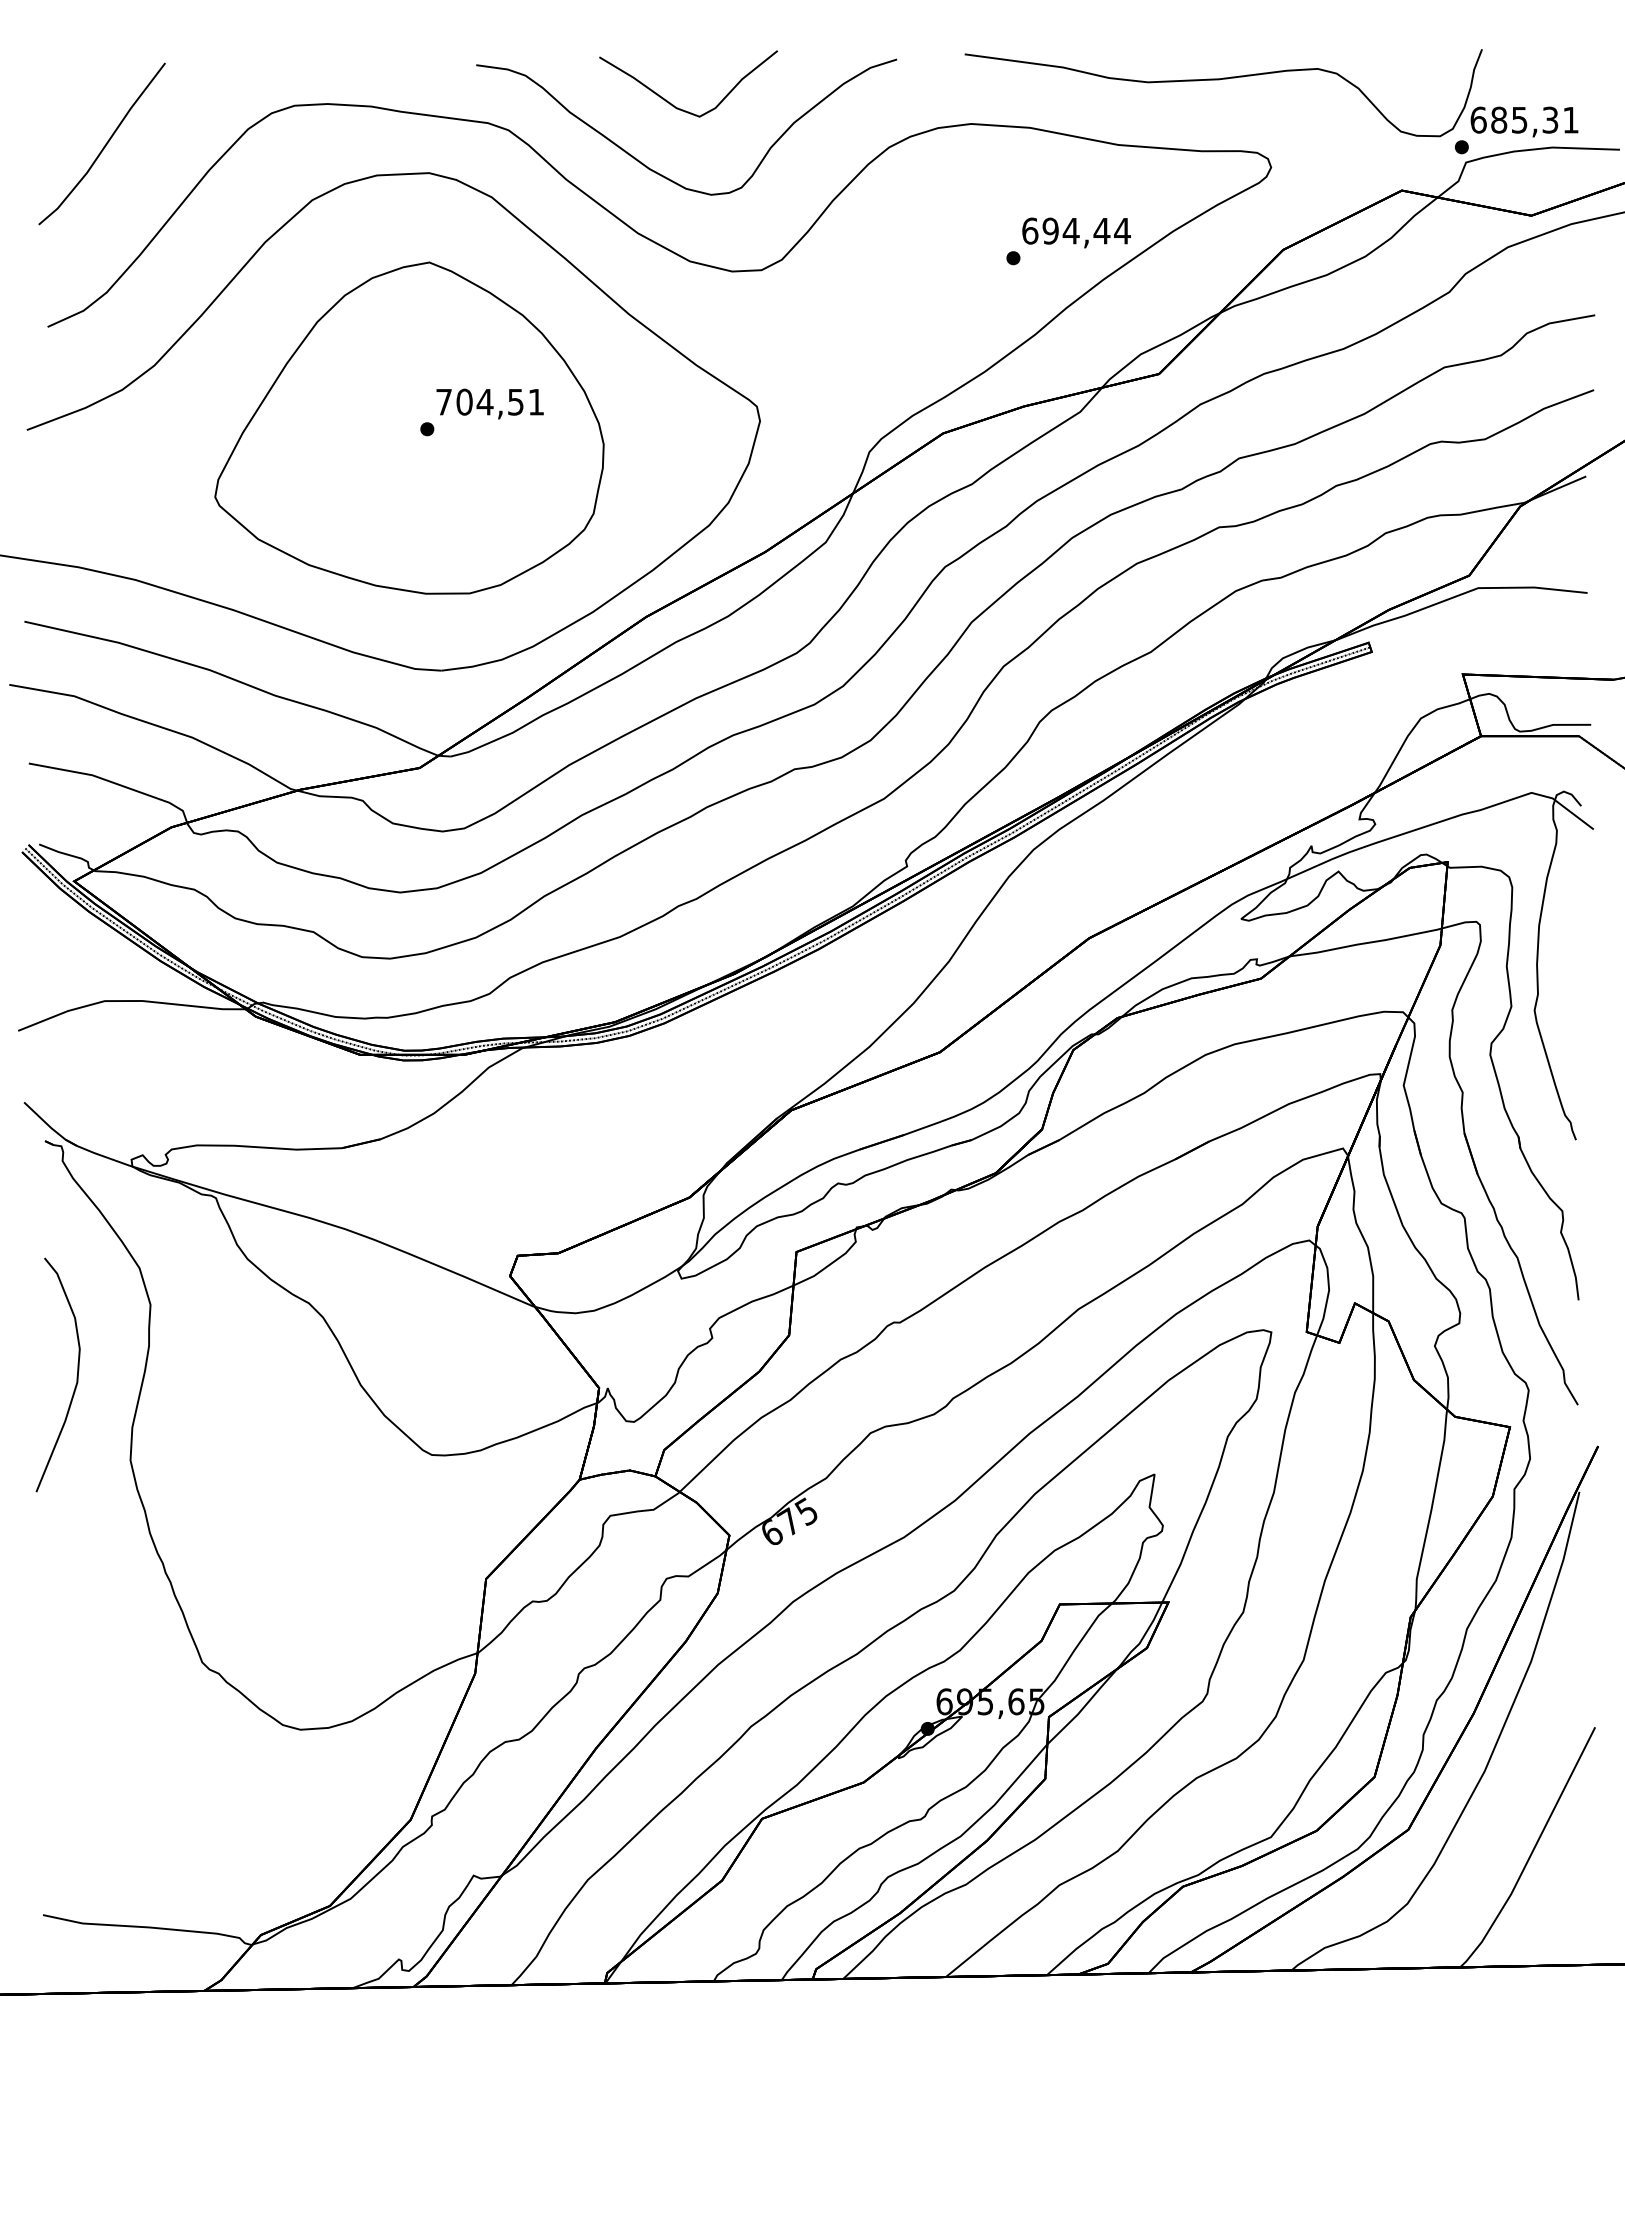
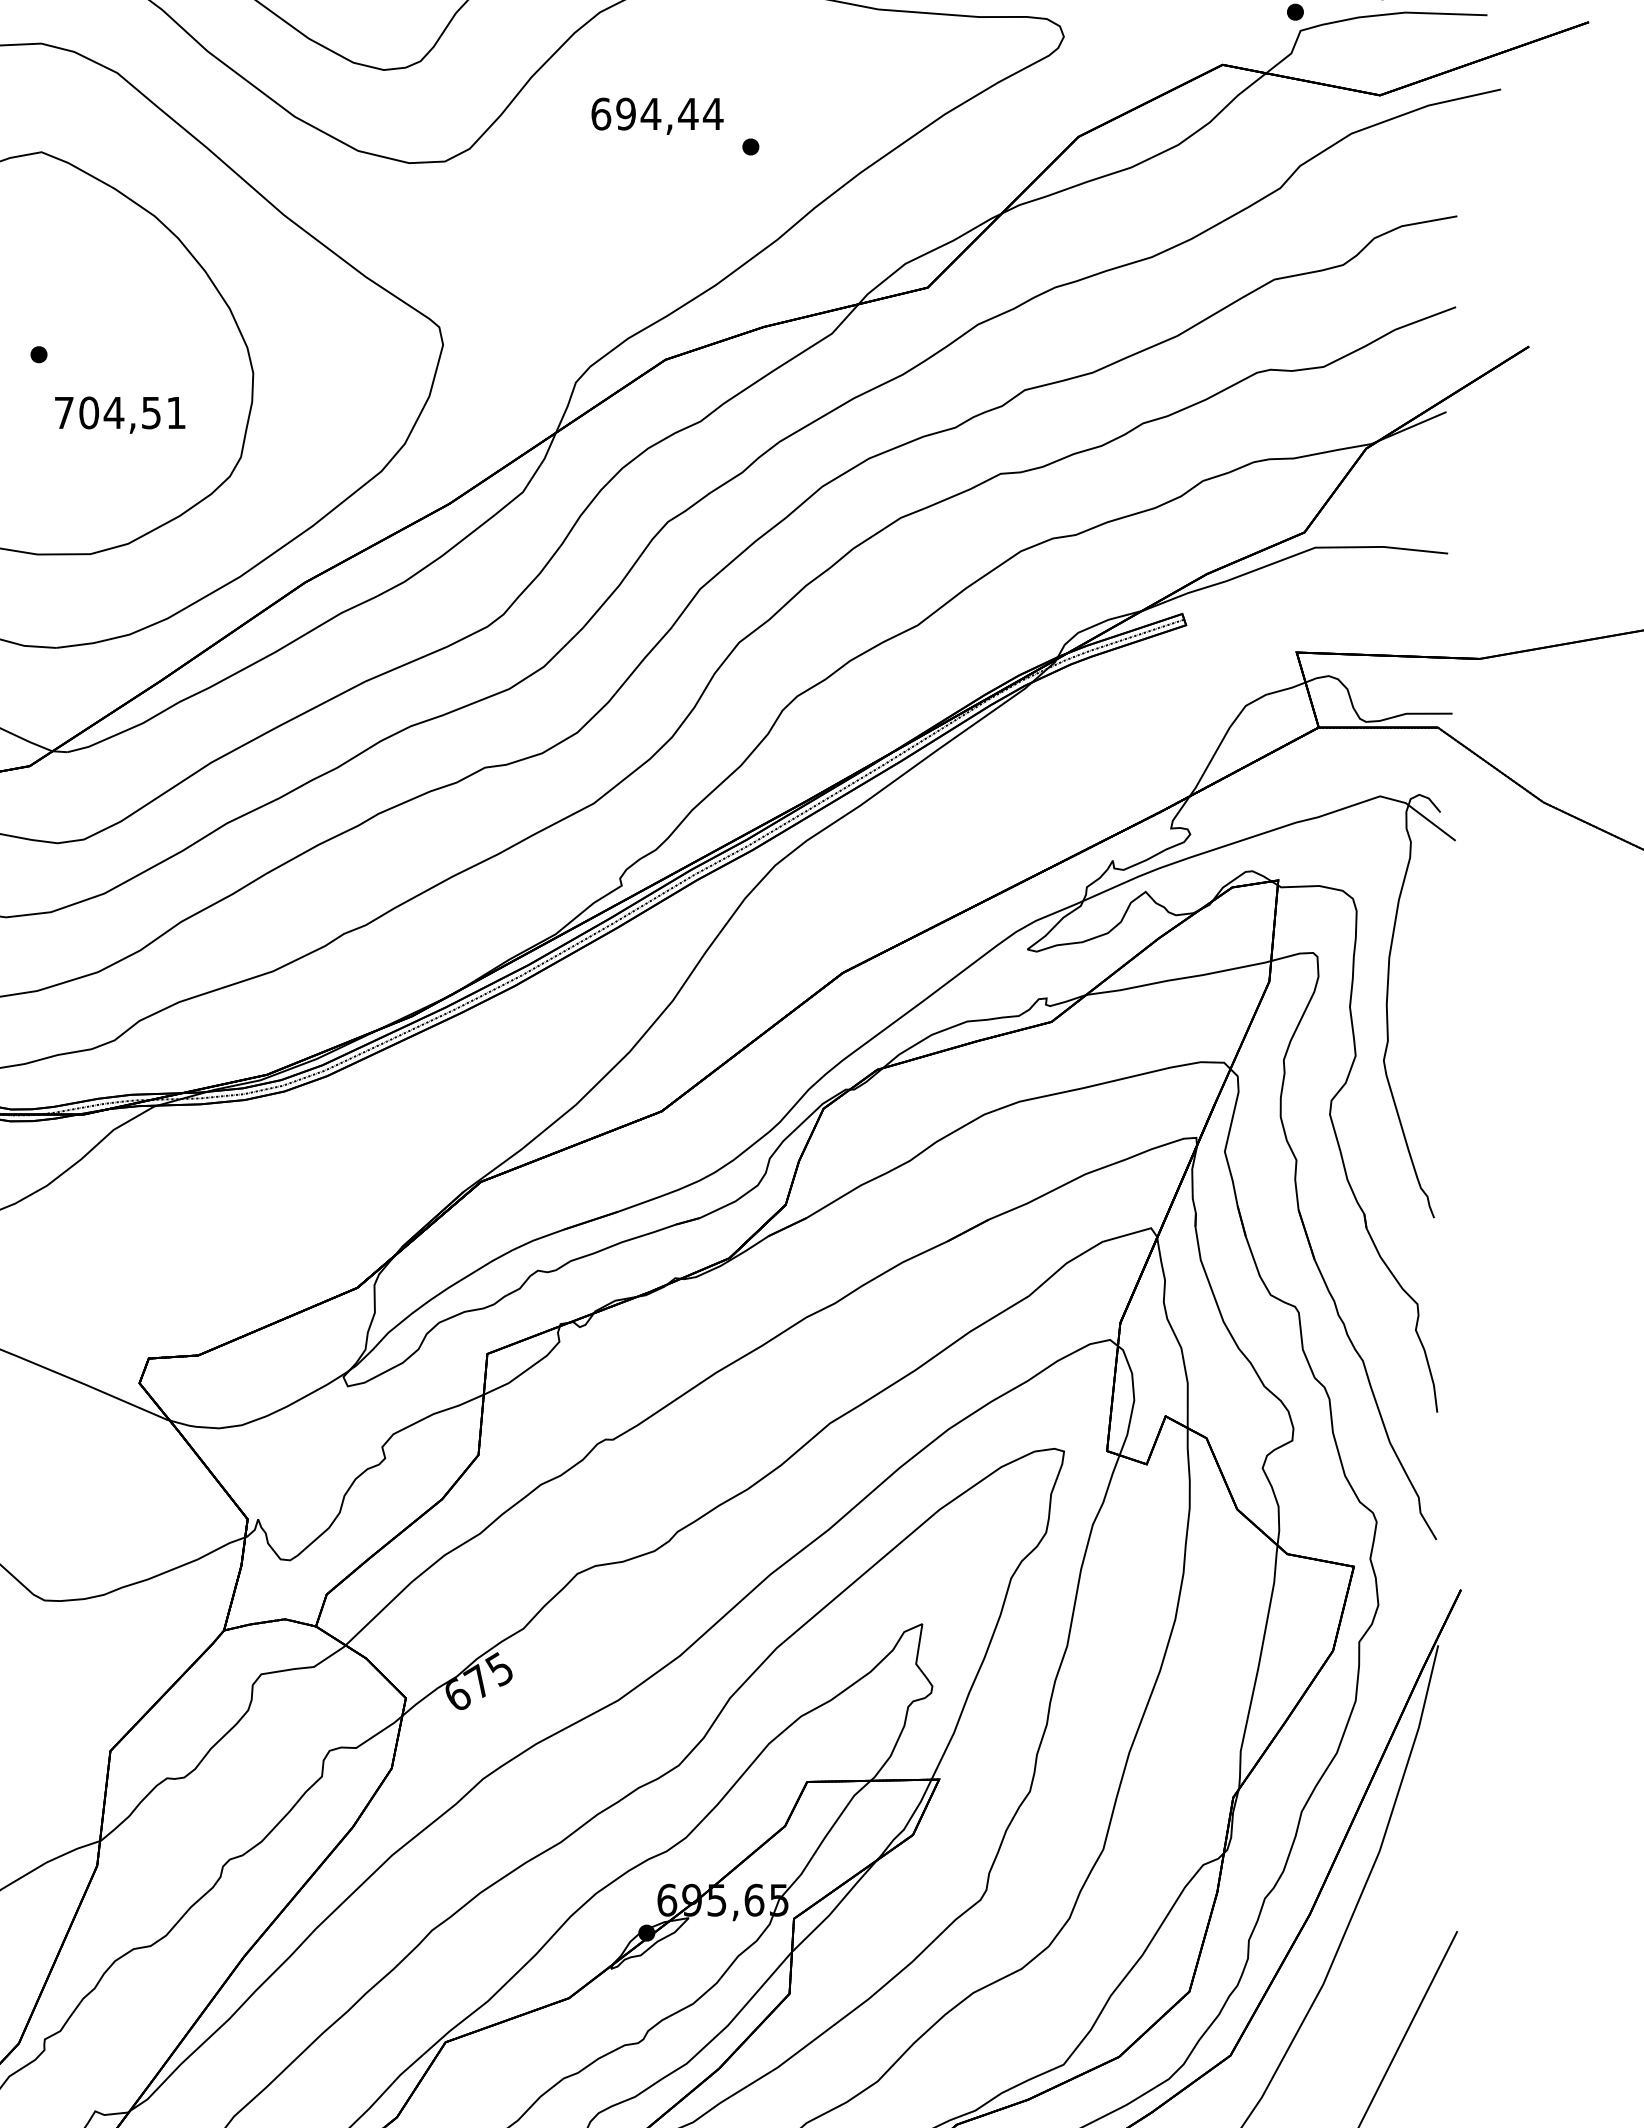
text: (1076, 232) -> (657, 115), moved
text: (489, 403) -> (119, 414), moved

